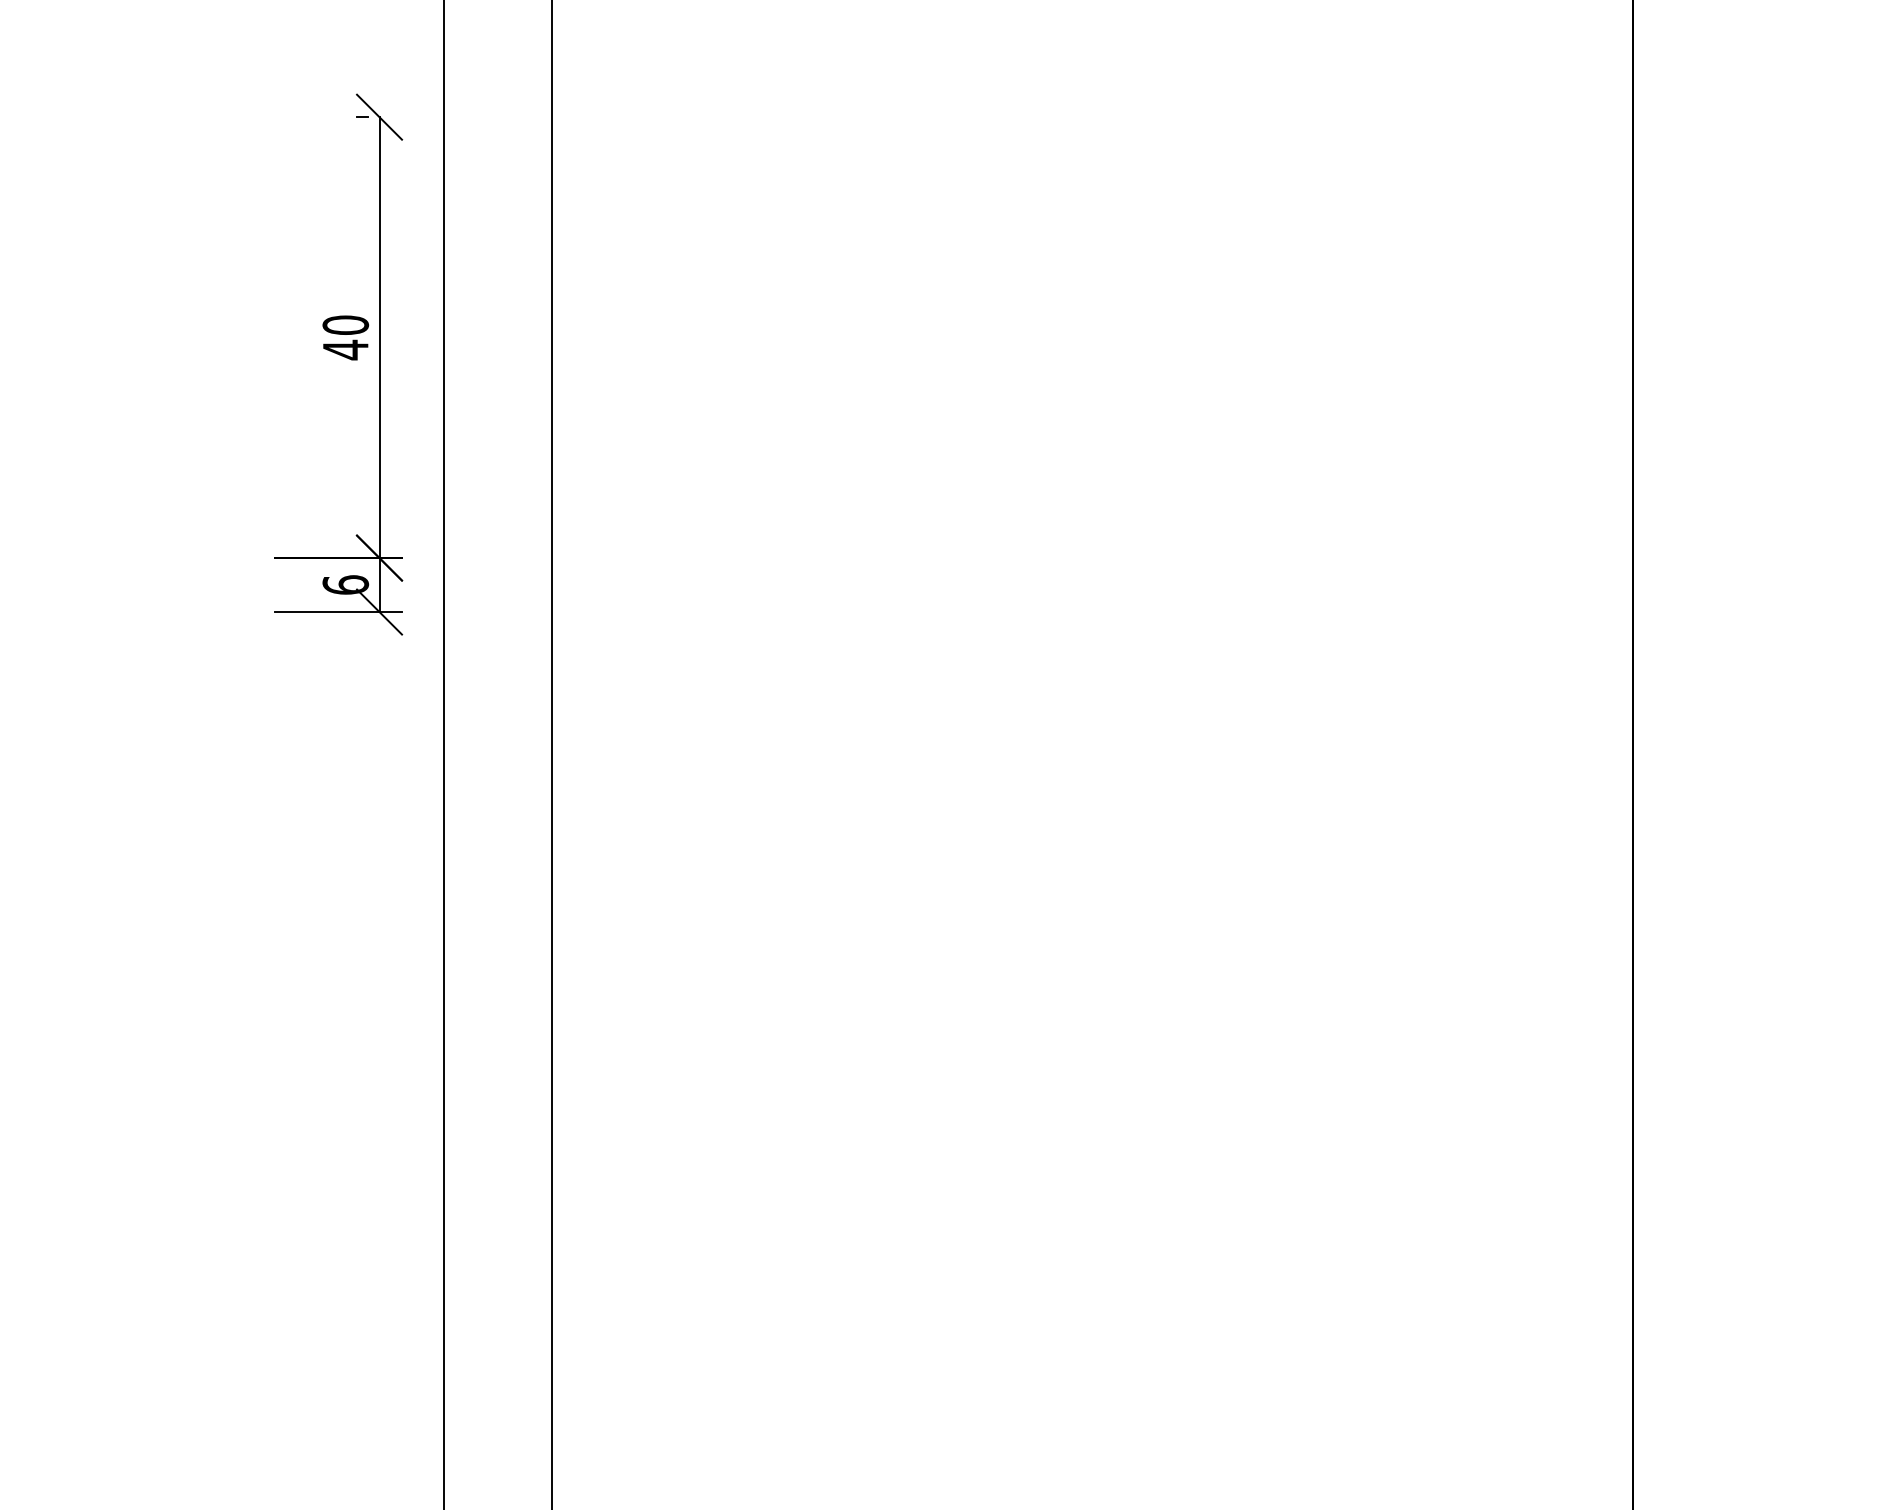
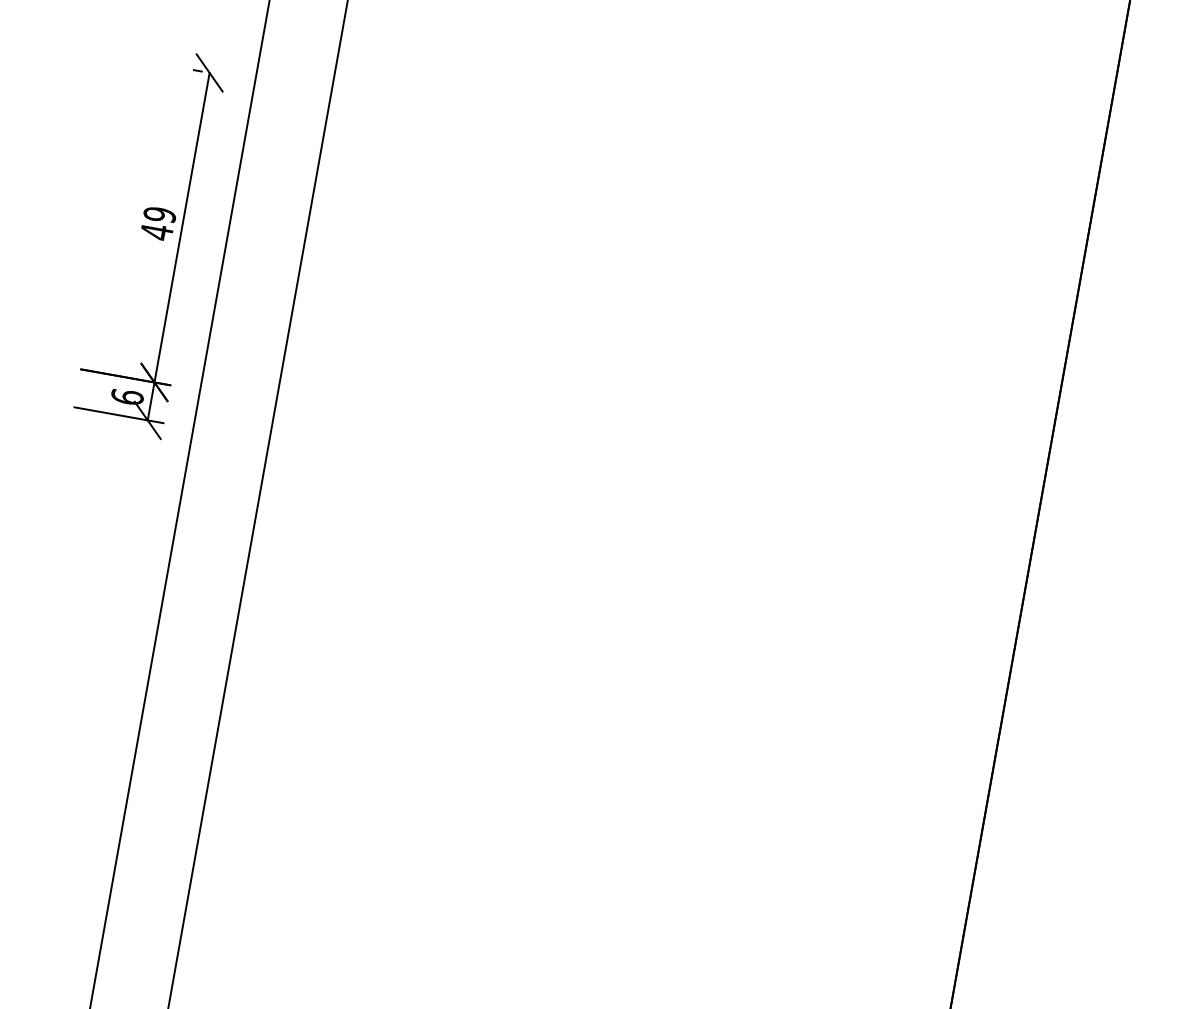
text: (345, 325) -> (159, 214), 40 -> 49

